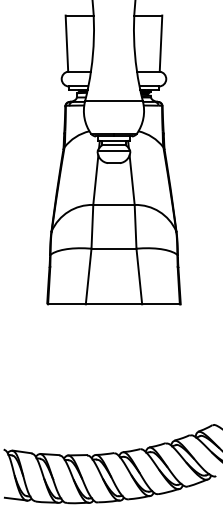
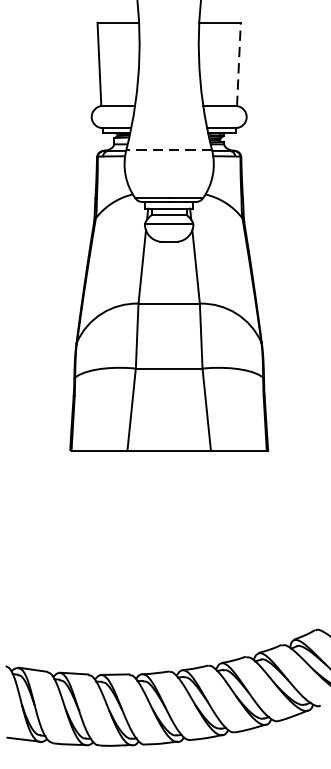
line: (161, 43) -> (239, 64), solid -> dashed
line: (113, 101) -> (168, 150), solid -> dashed

